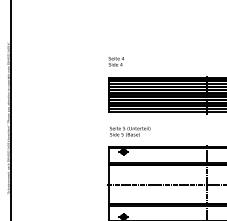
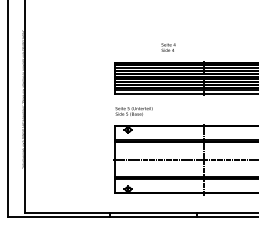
text: (116, 61) -> (168, 47), moved

